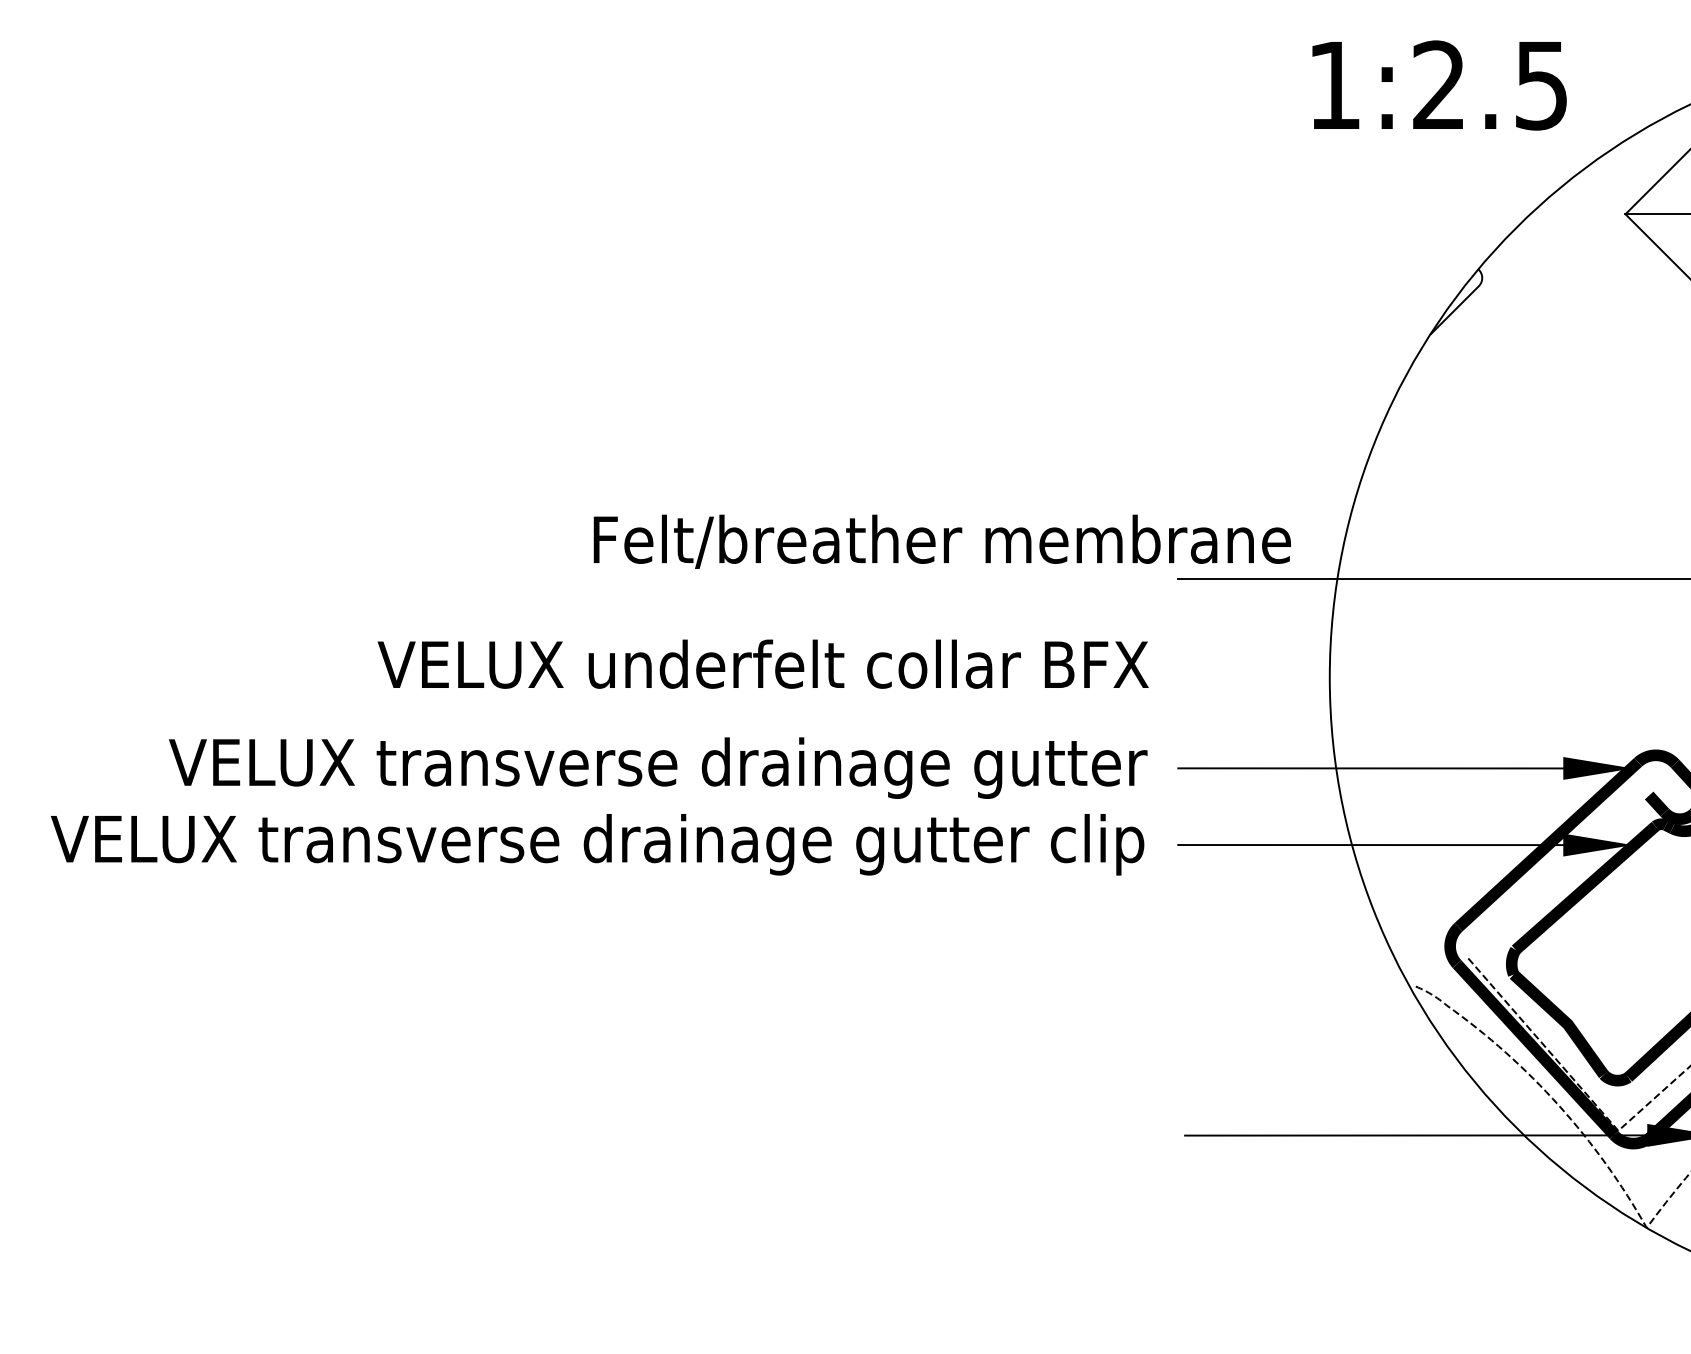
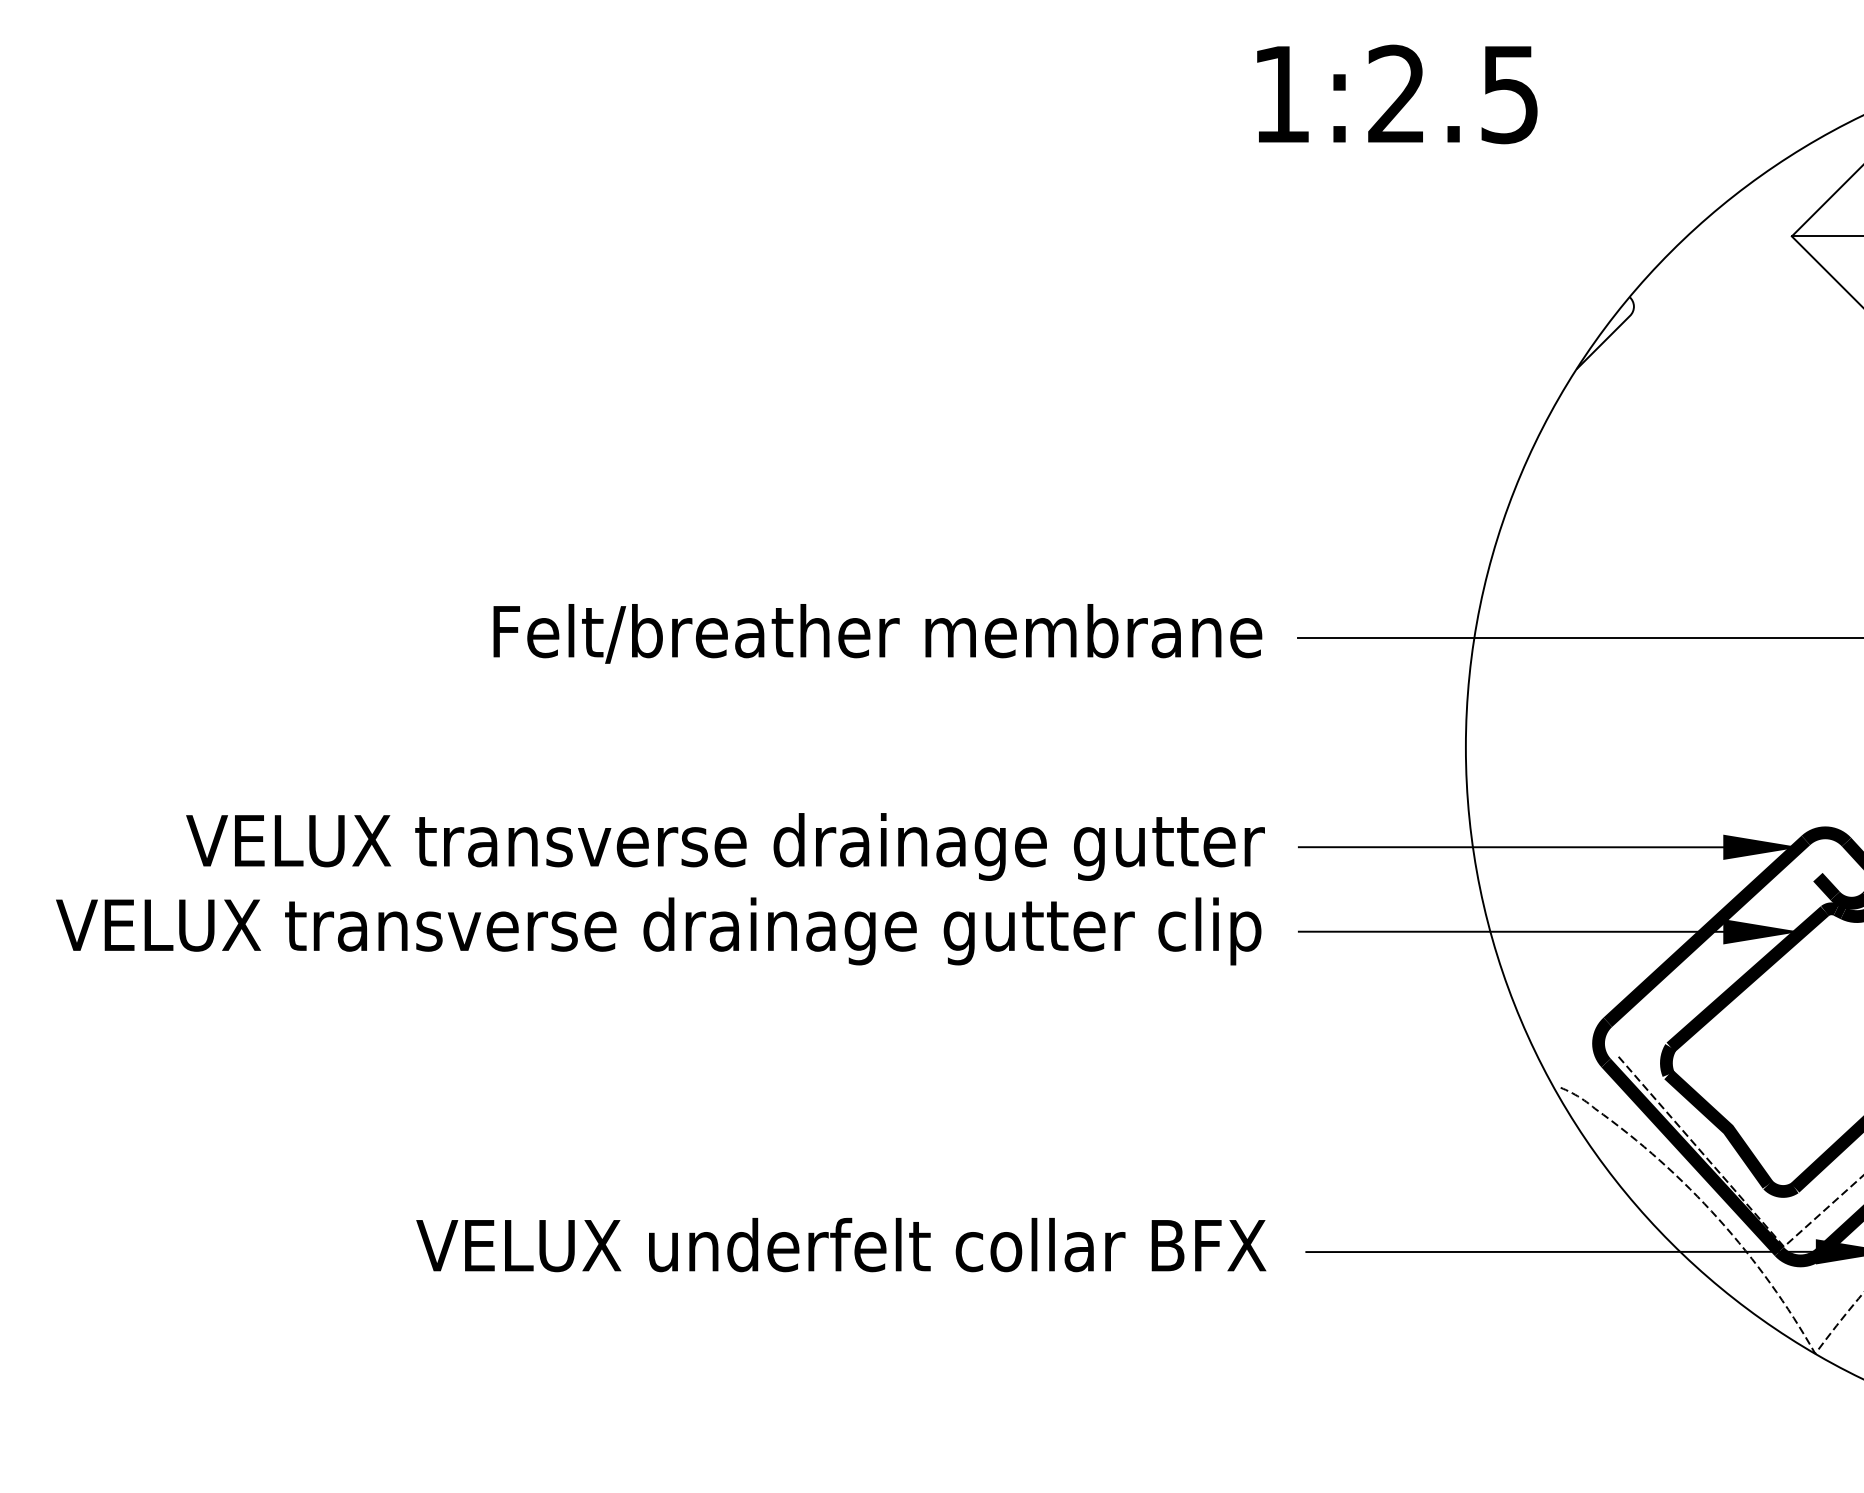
text: (1439, 85) -> (1397, 94), moved
text: (941, 541) -> (876, 633), moved
text: (762, 663) -> (840, 1244), moved

